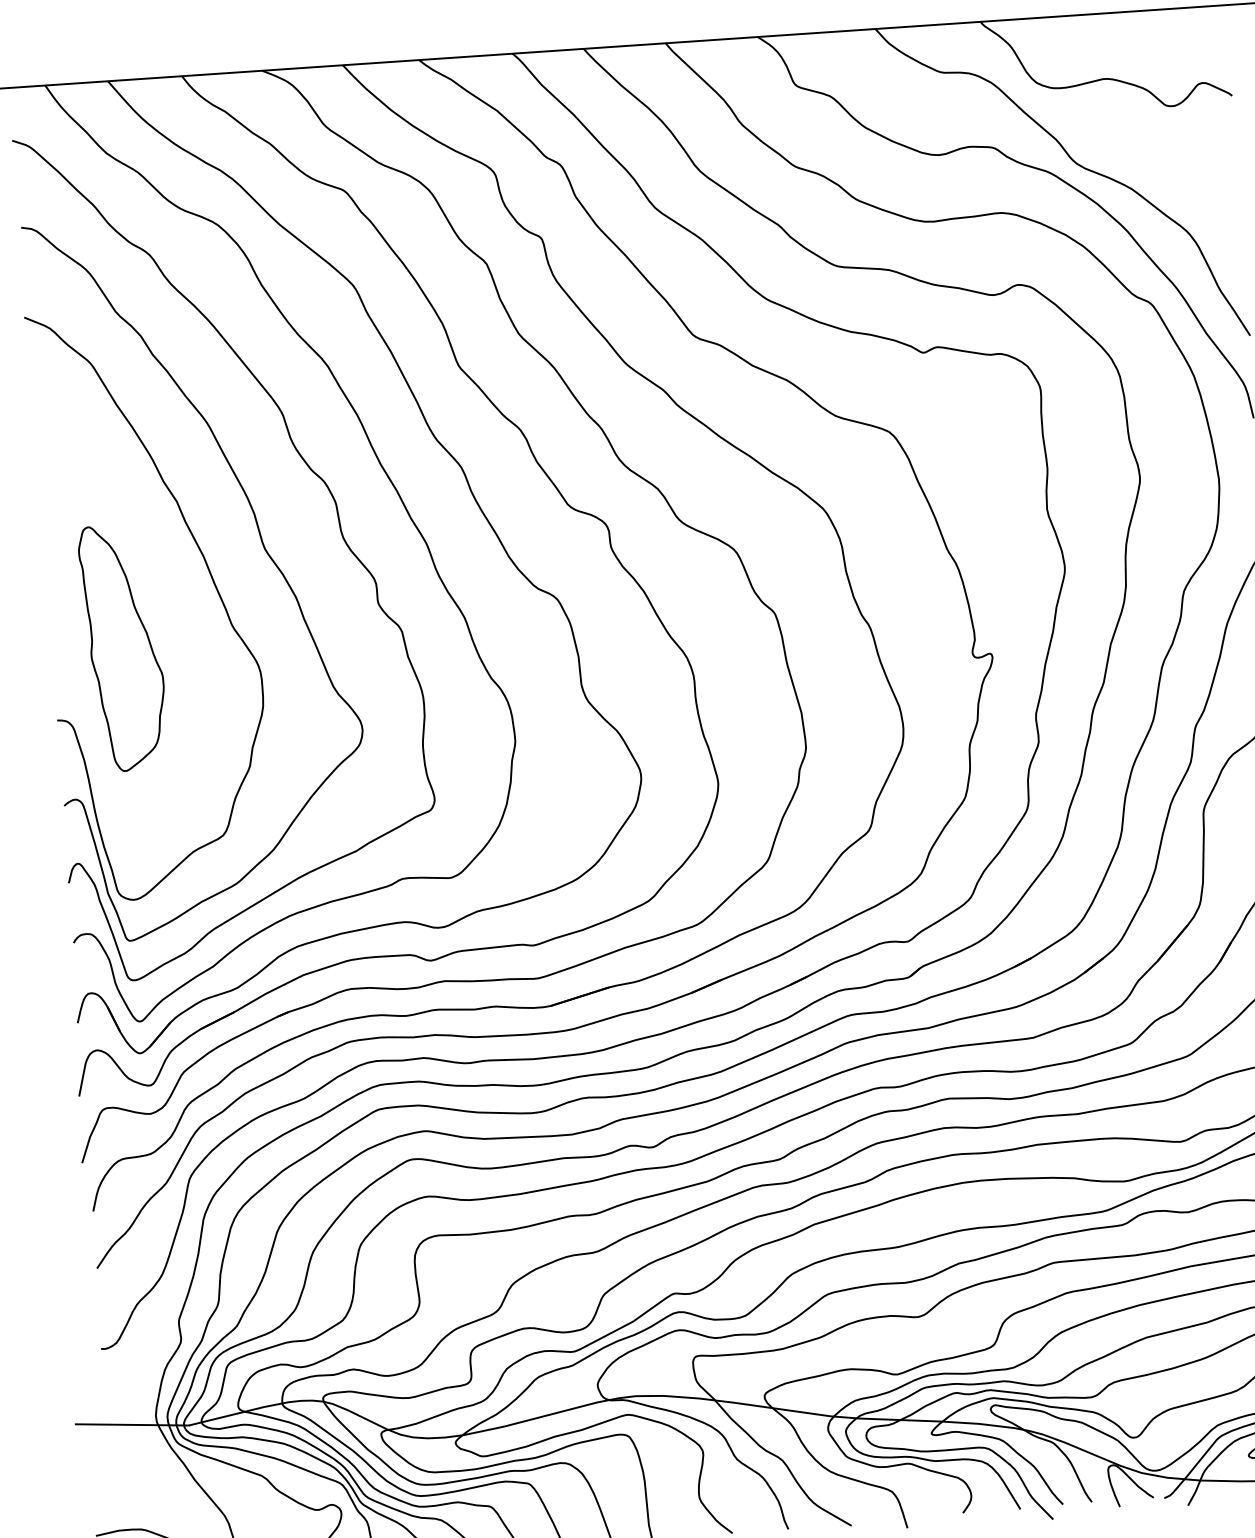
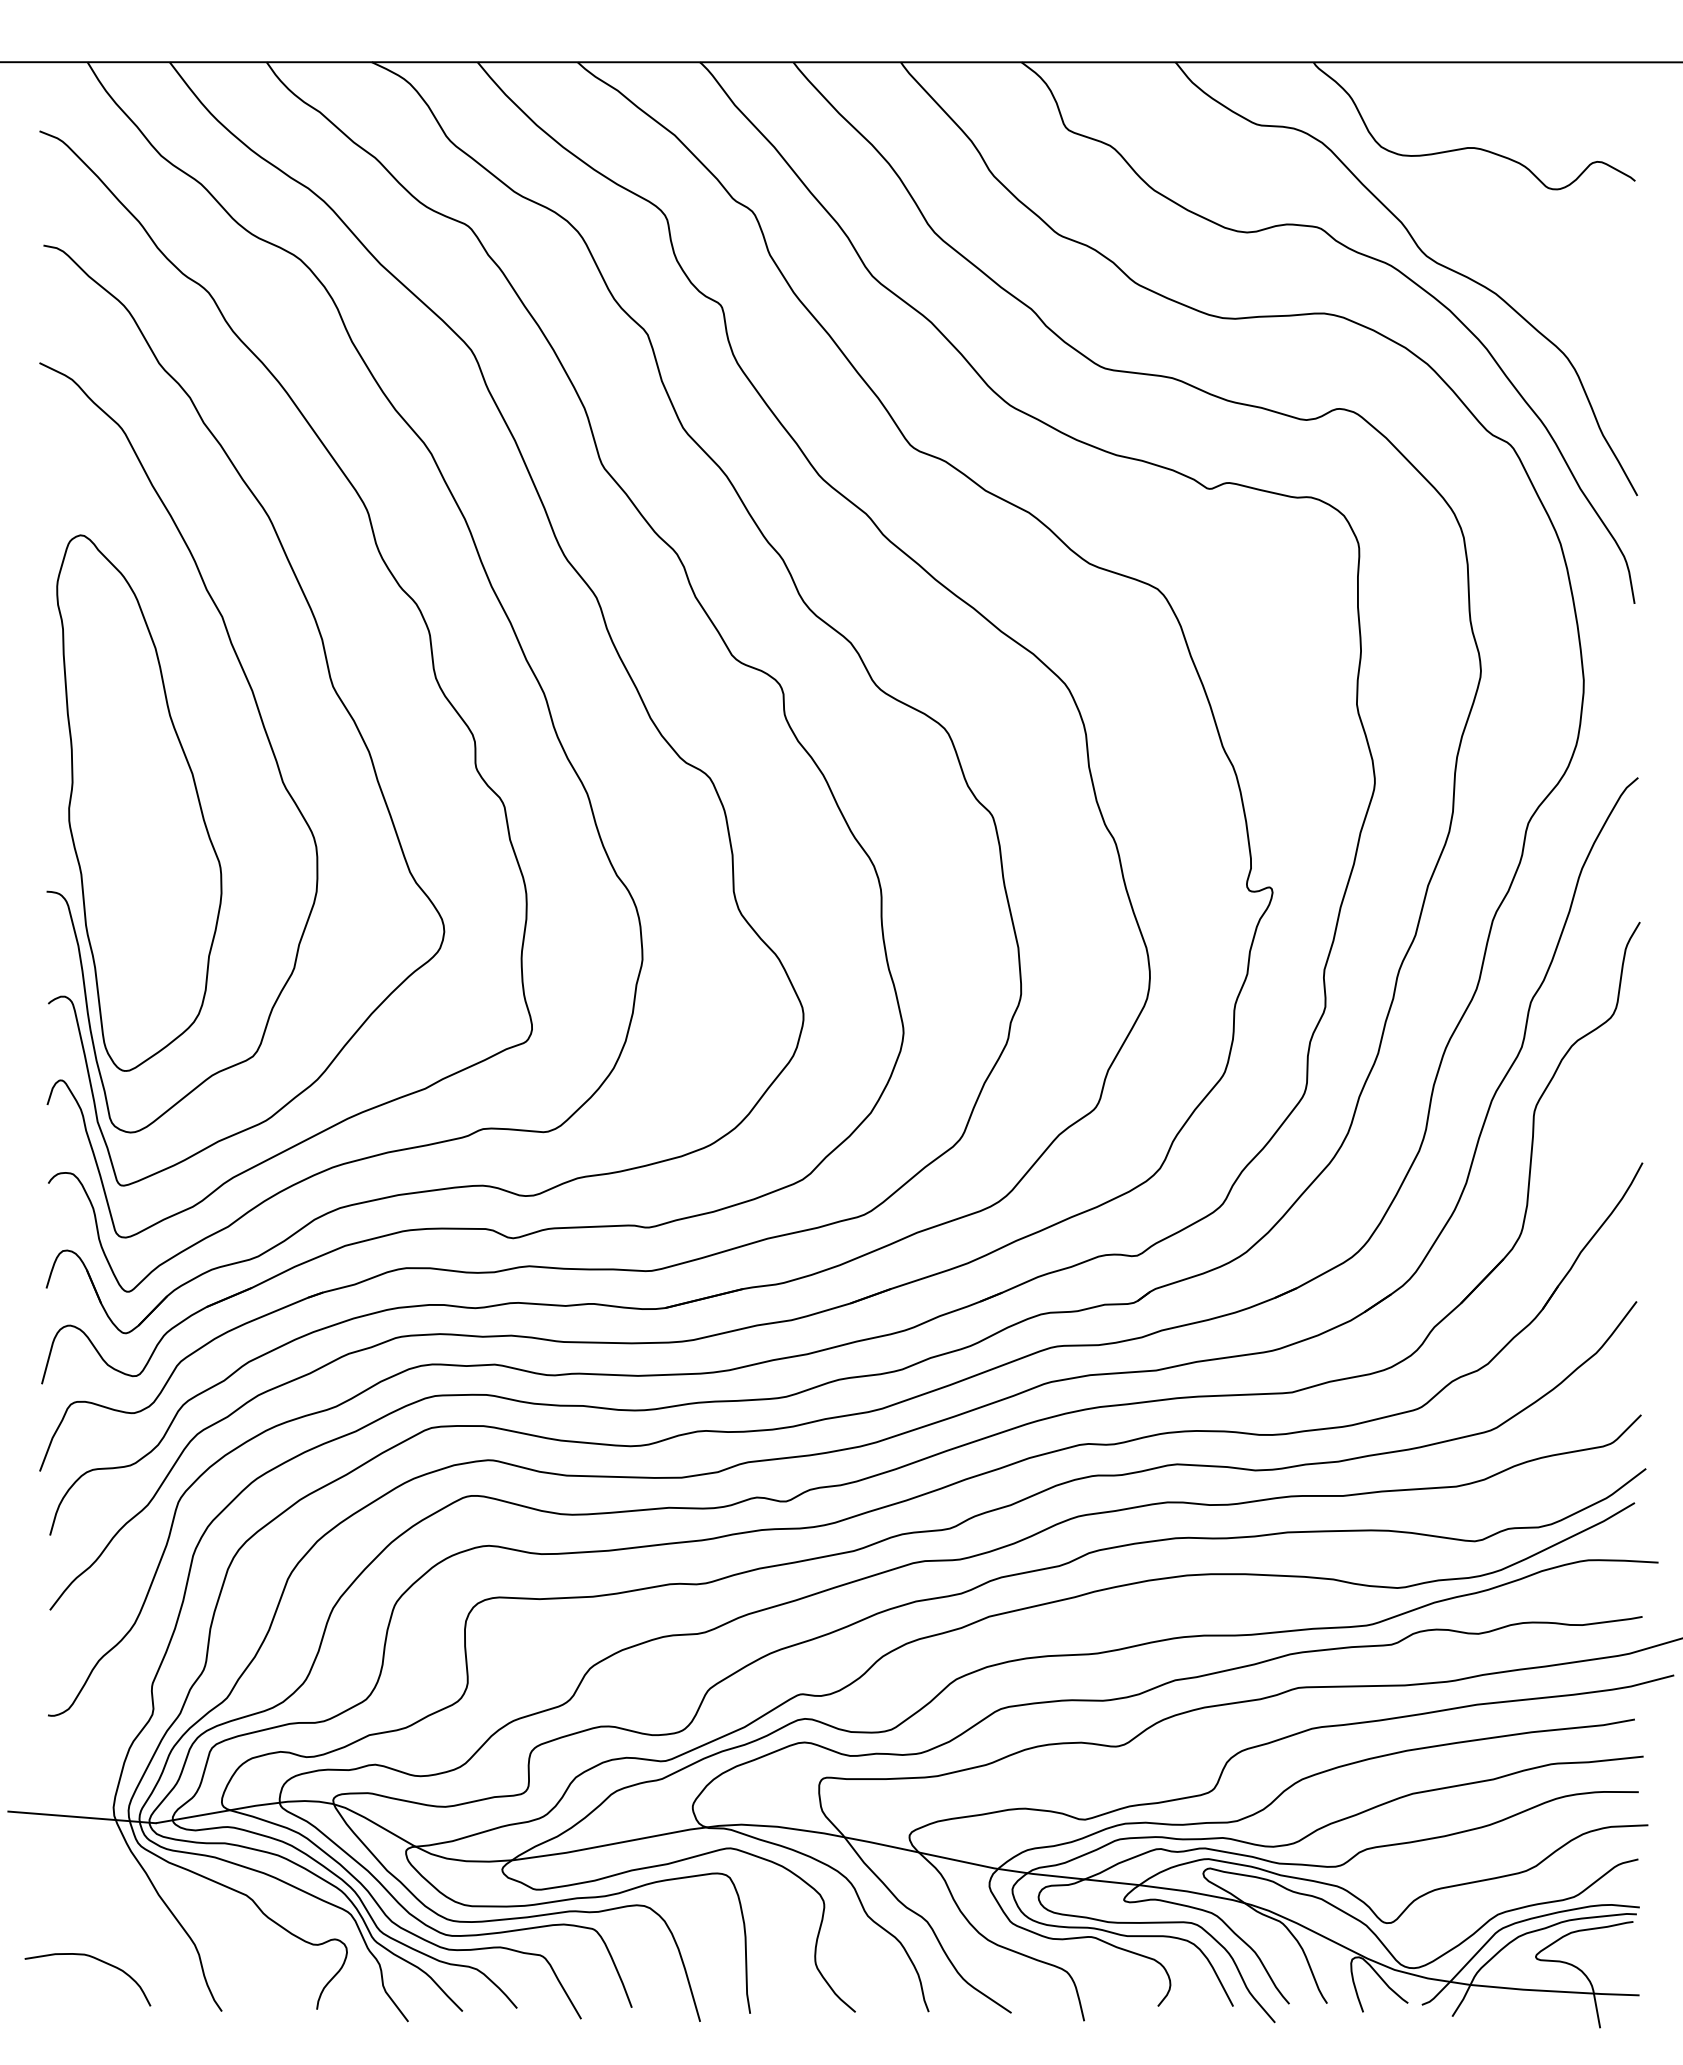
part: (123, 647) -> (139, 802), size x1.67

